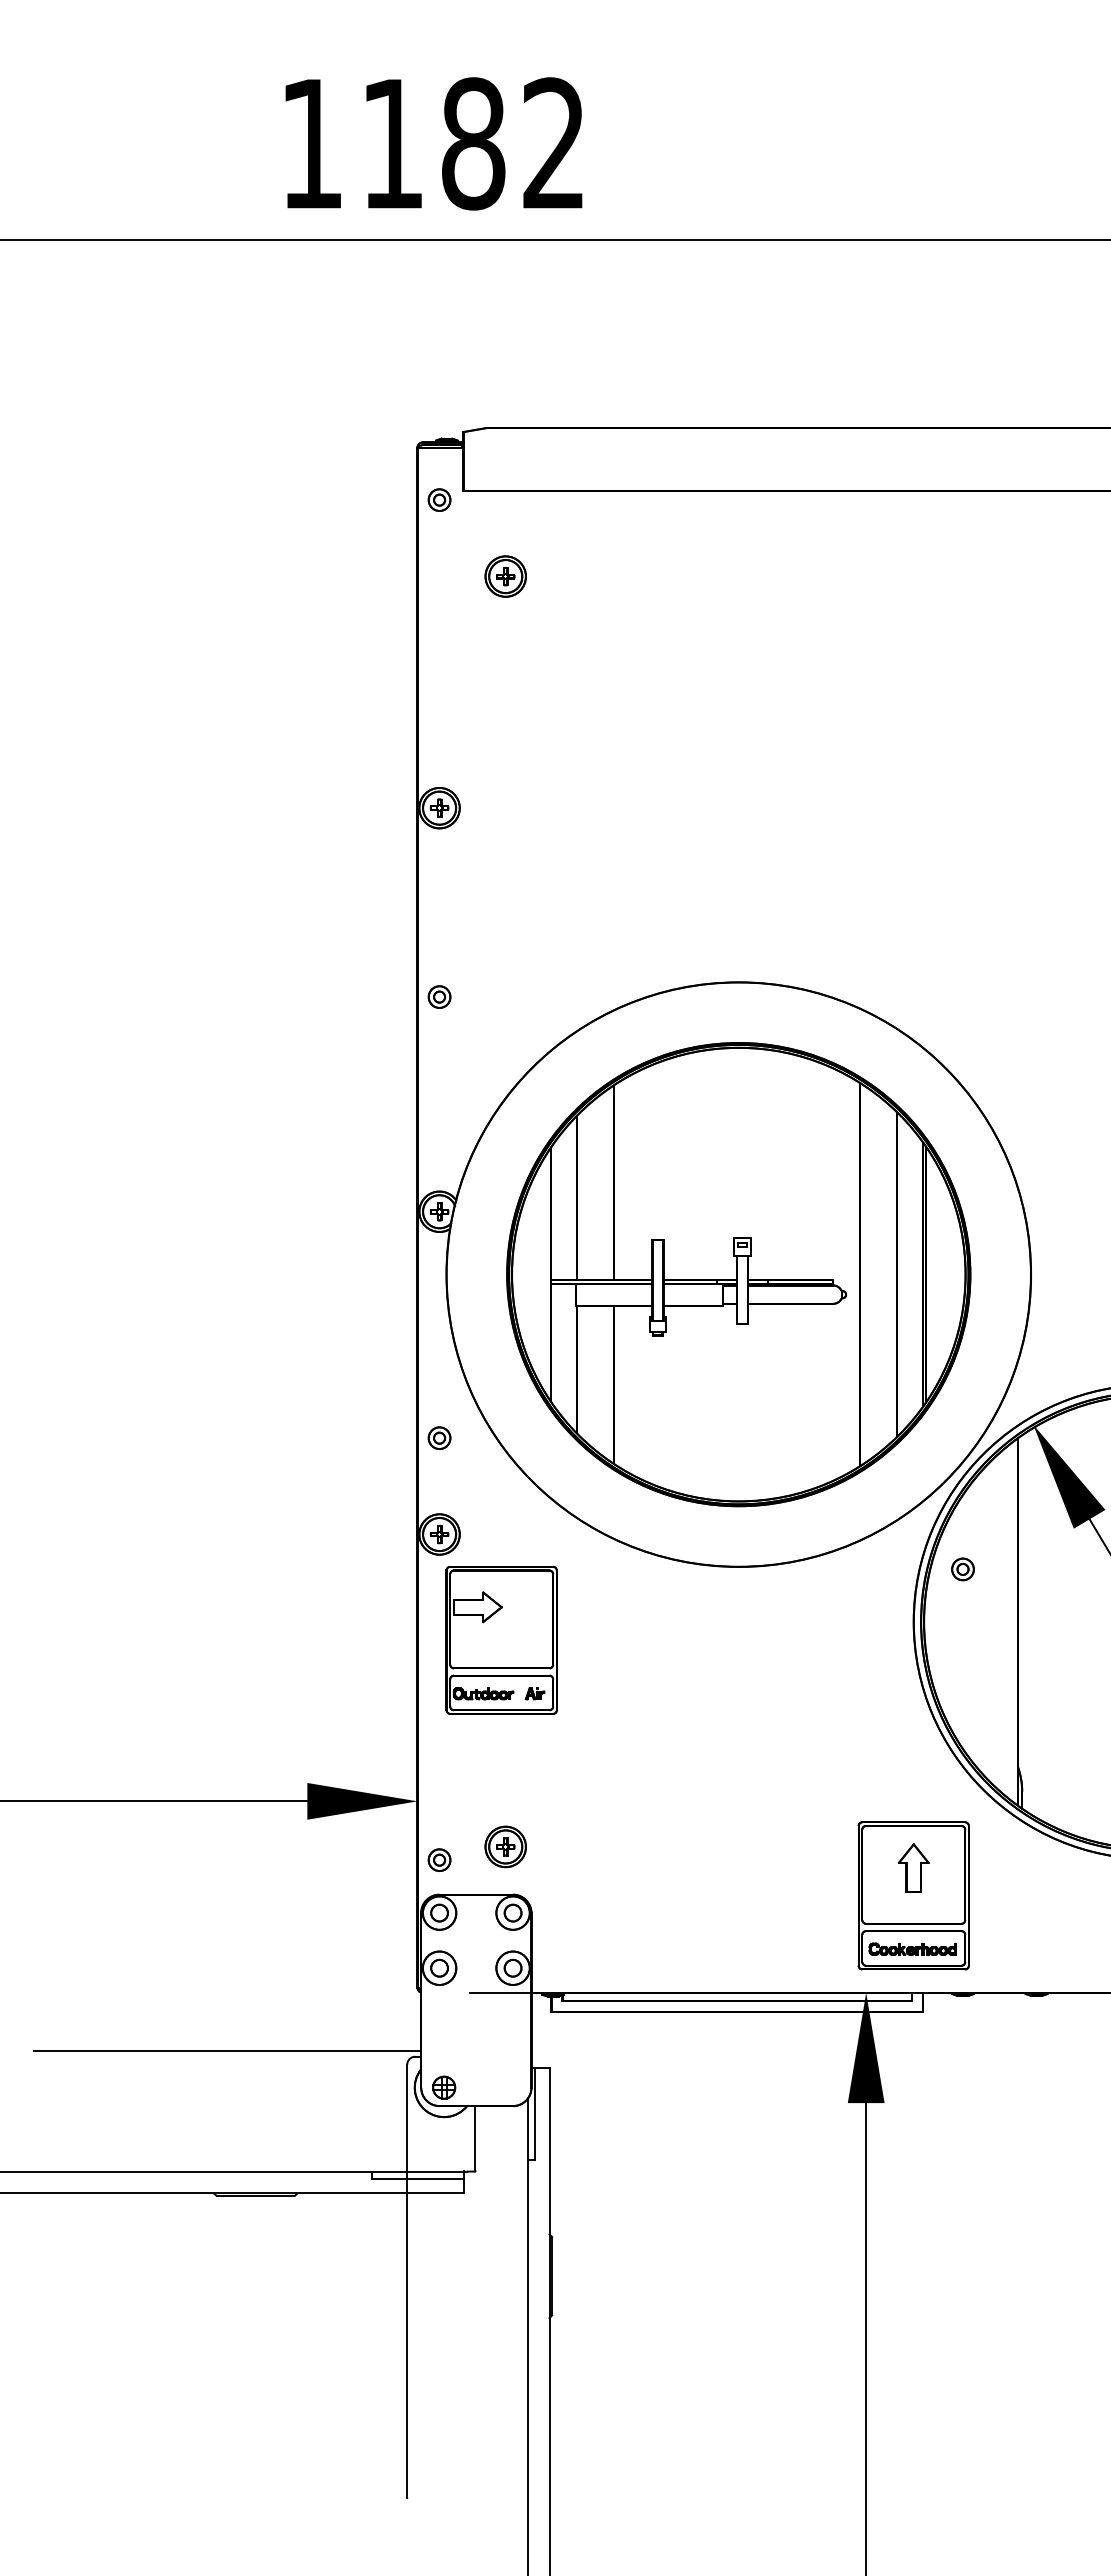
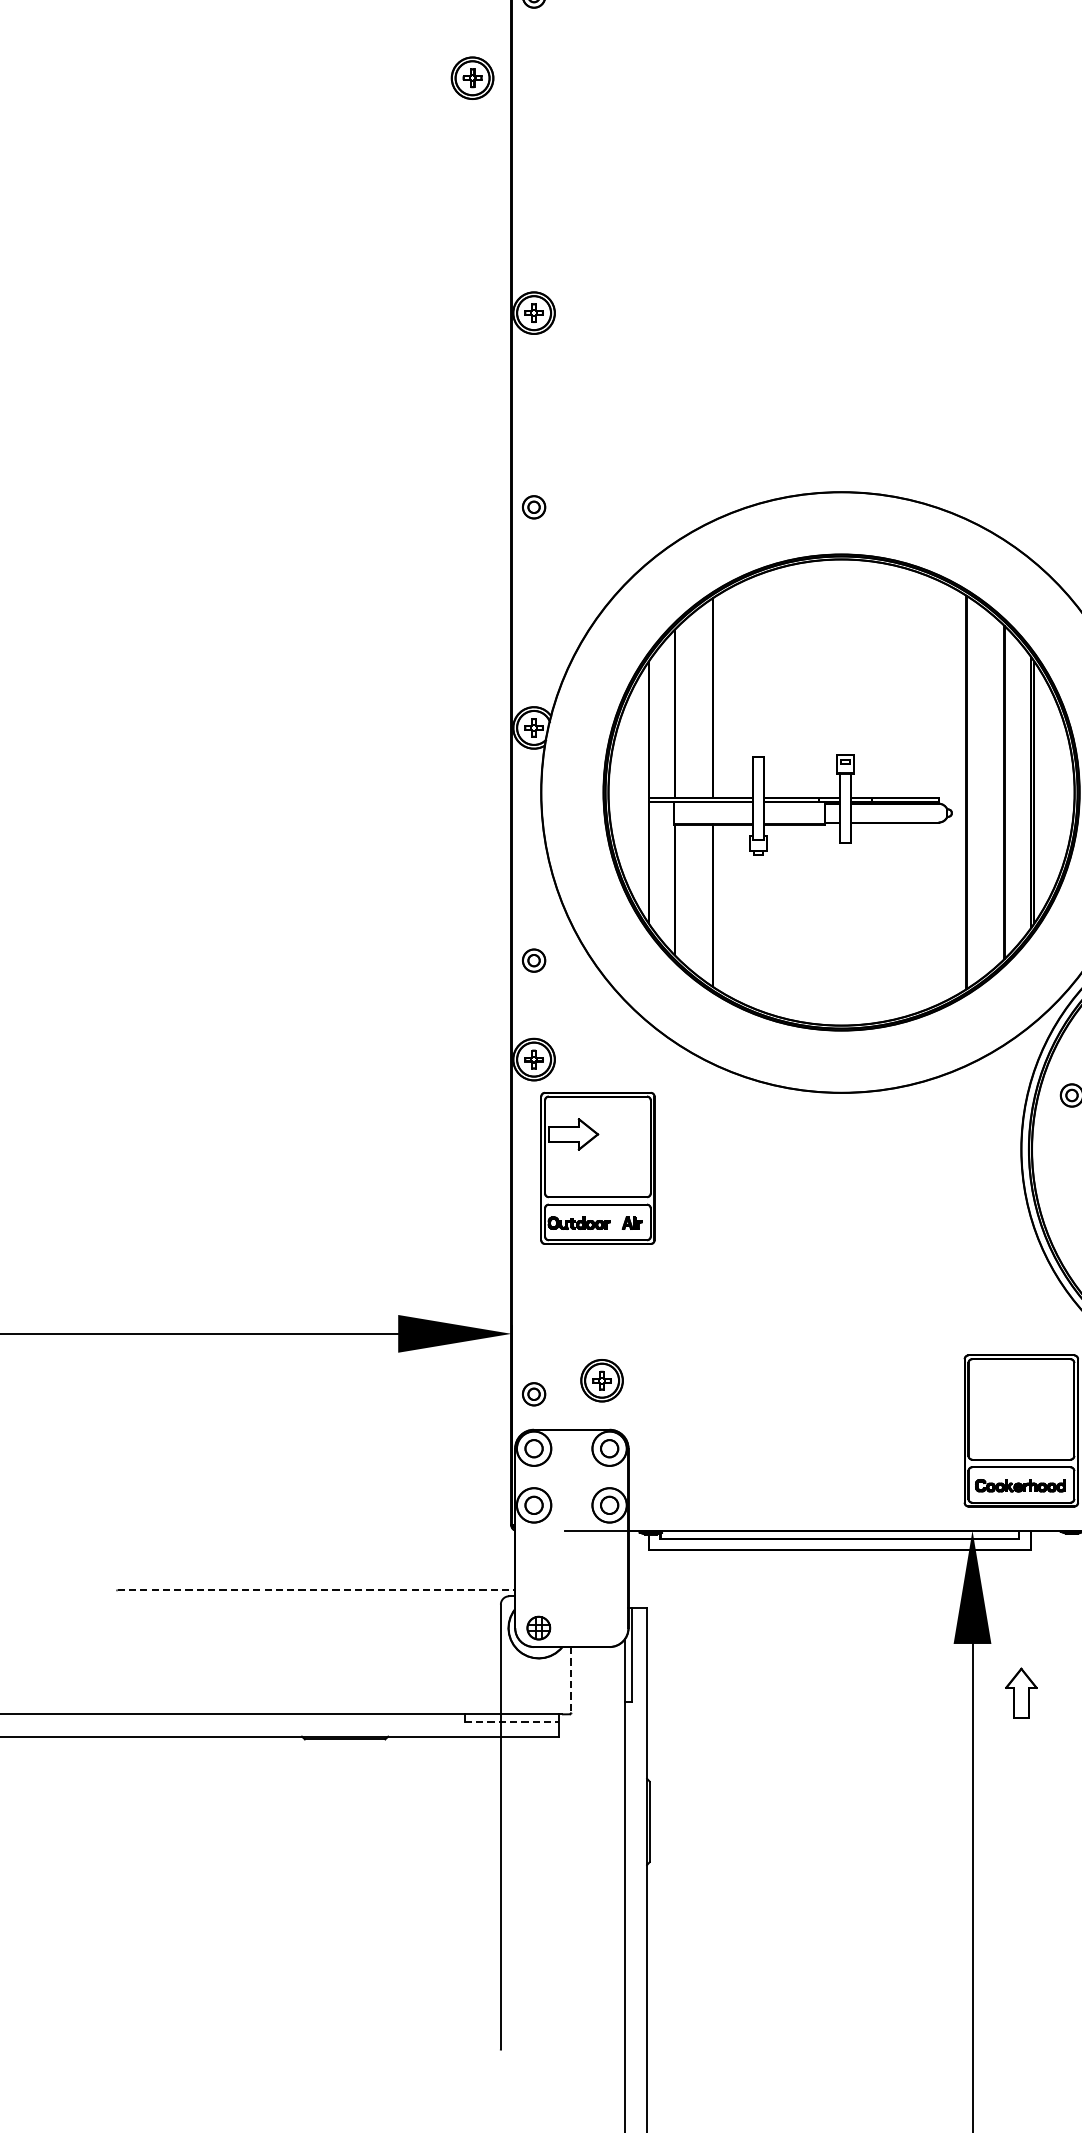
part: (505, 576) -> (472, 78), moved
part: (913, 1867) -> (1021, 1692), moved
line: (228, 2050) -> (317, 1589), solid -> dashed
line: (475, 2138) -> (570, 1680), solid -> dashed
line: (418, 2178) -> (512, 1721), solid -> dashed

